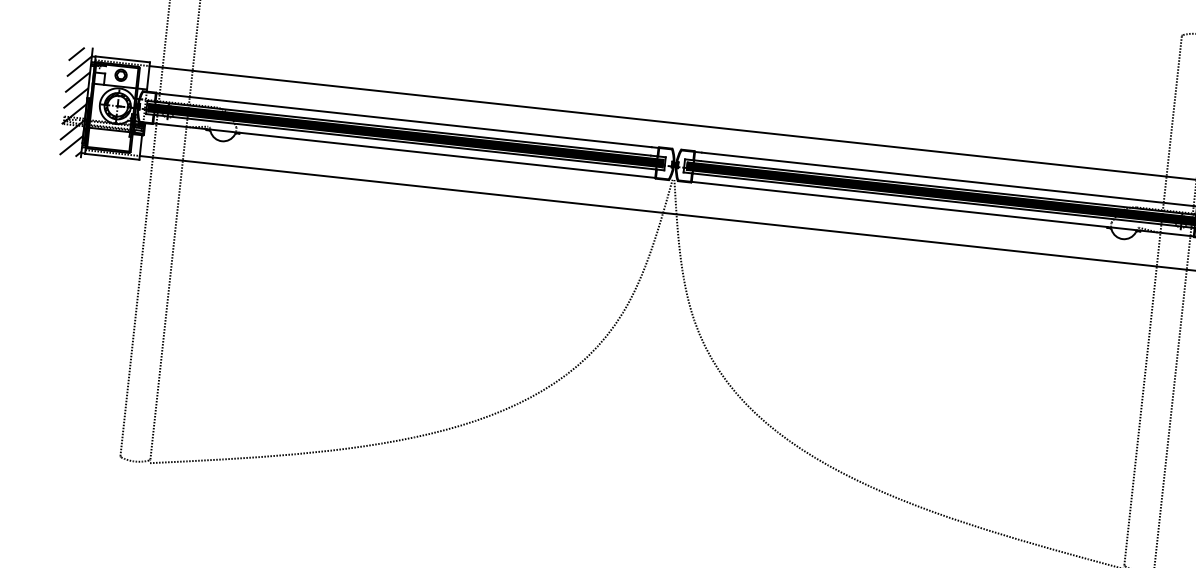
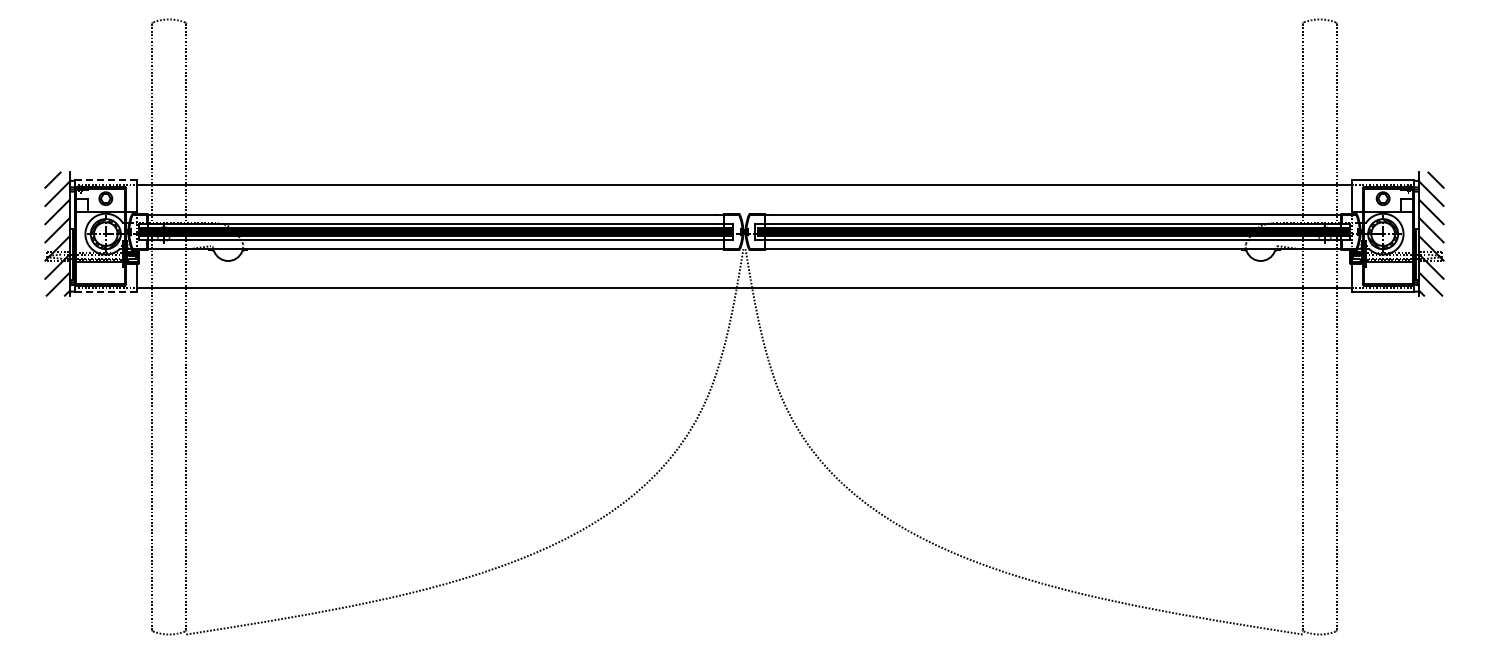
line: (122, 59) -> (105, 180), solid -> dashed
line: (111, 157) -> (105, 292), solid -> dashed

